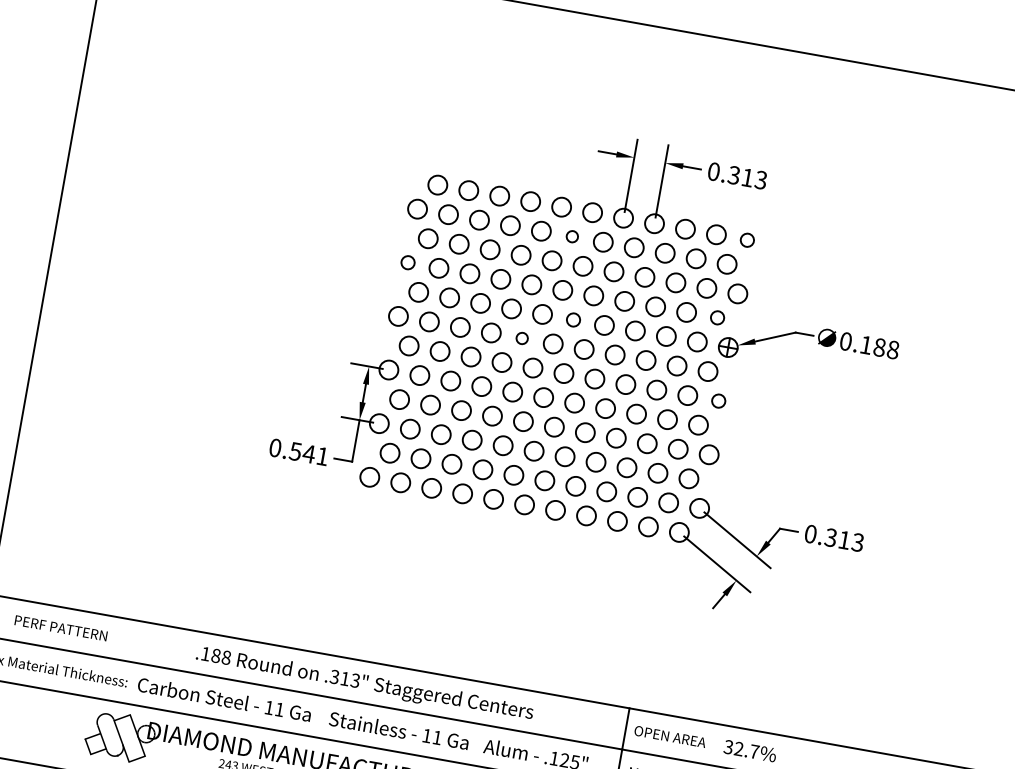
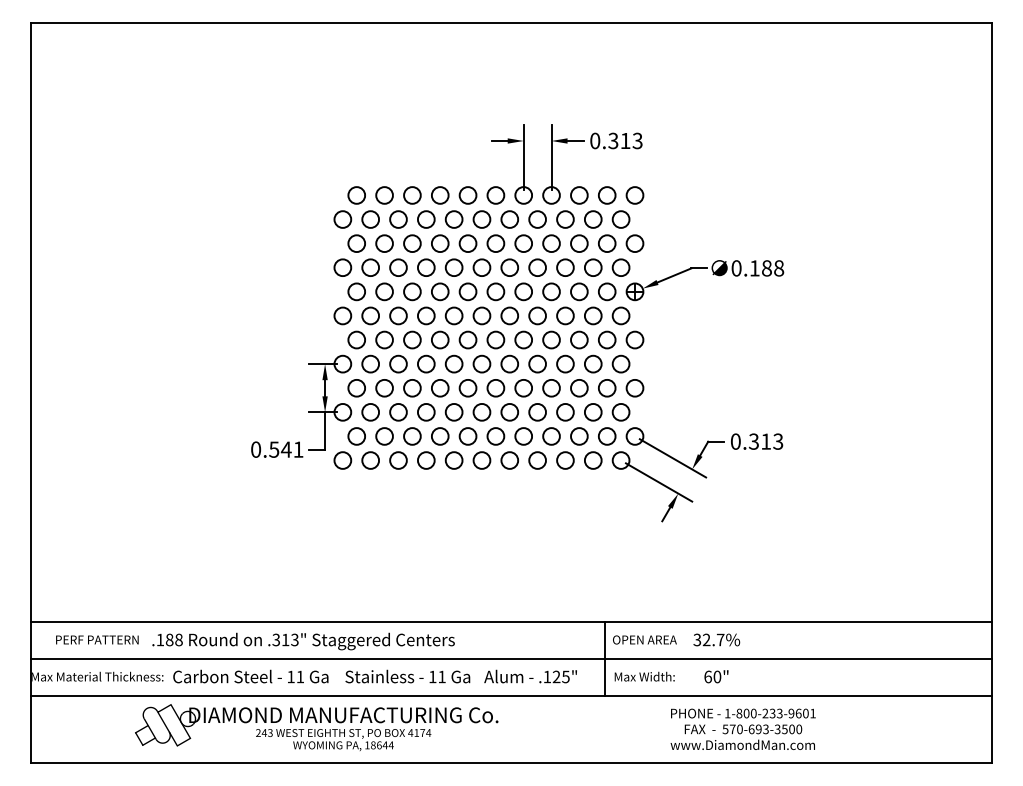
circle: (571, 236) -> (481, 219), size x1.67
circle: (746, 240) -> (634, 195), size x1.43
circle: (407, 262) -> (342, 267), size x1.43
circle: (716, 317) -> (620, 267), size x1.43
circle: (573, 319) -> (495, 291), size x1.43
circle: (521, 337) -> (453, 315), size x1.67
circle: (718, 400) -> (634, 339), size x1.43
text: (364, 684) -> (303, 641), moved

